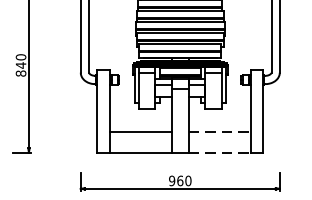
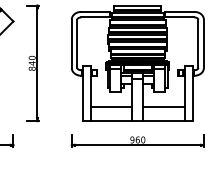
line: (218, 131) -> (163, 107), dashed -> solid
line: (218, 153) -> (163, 121), dashed -> solid

